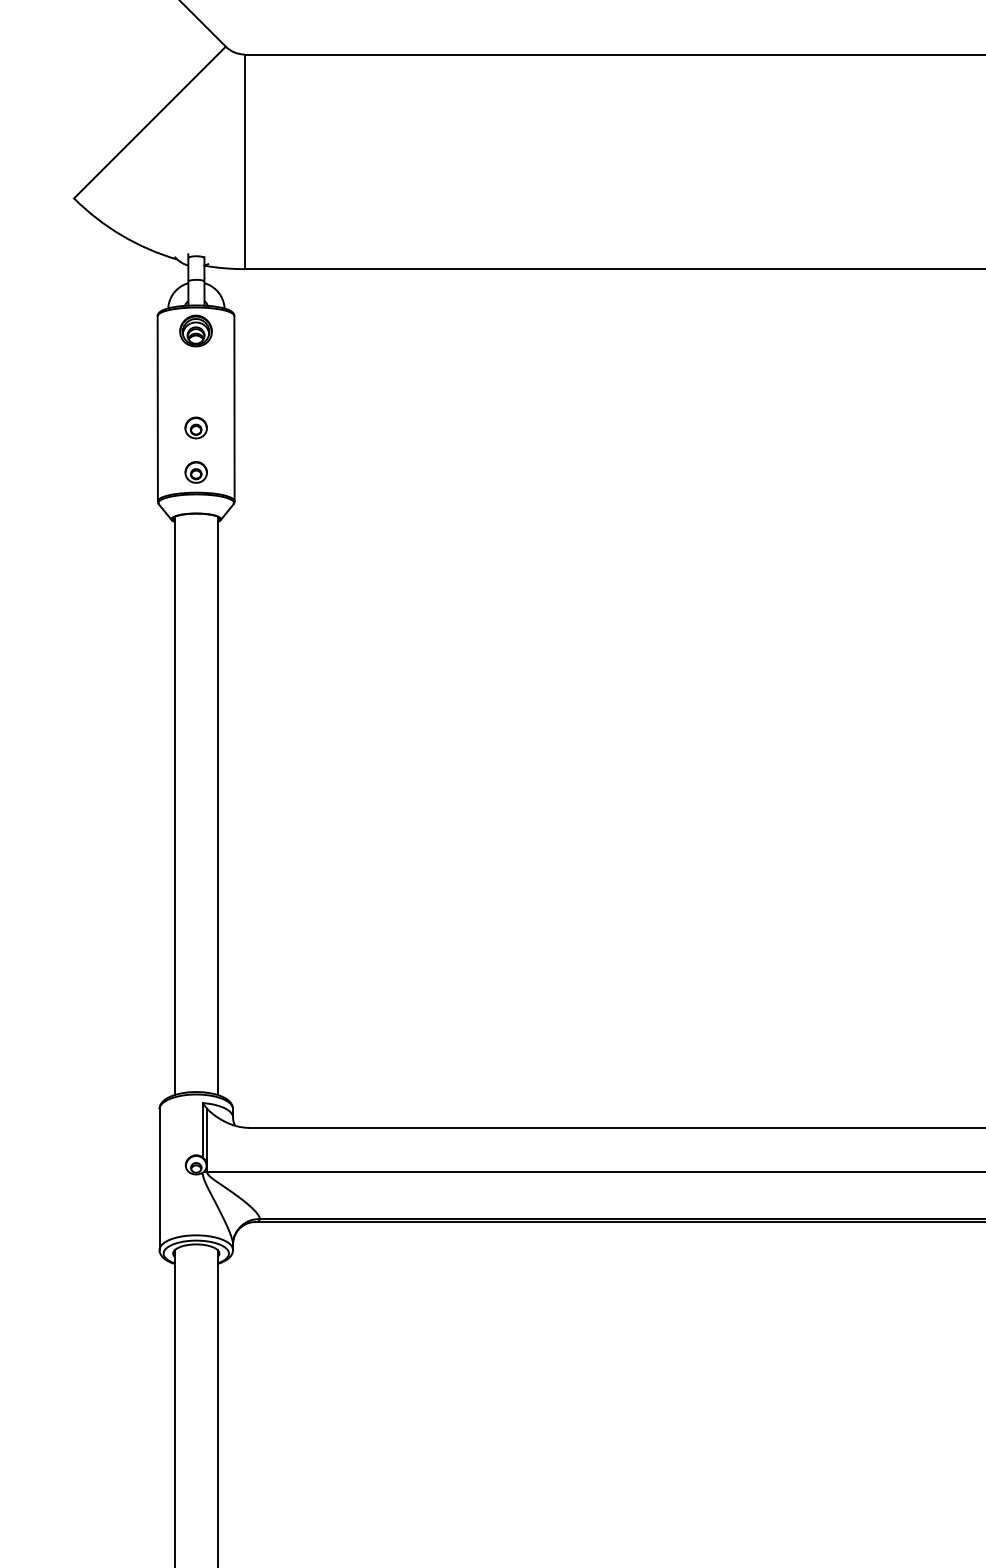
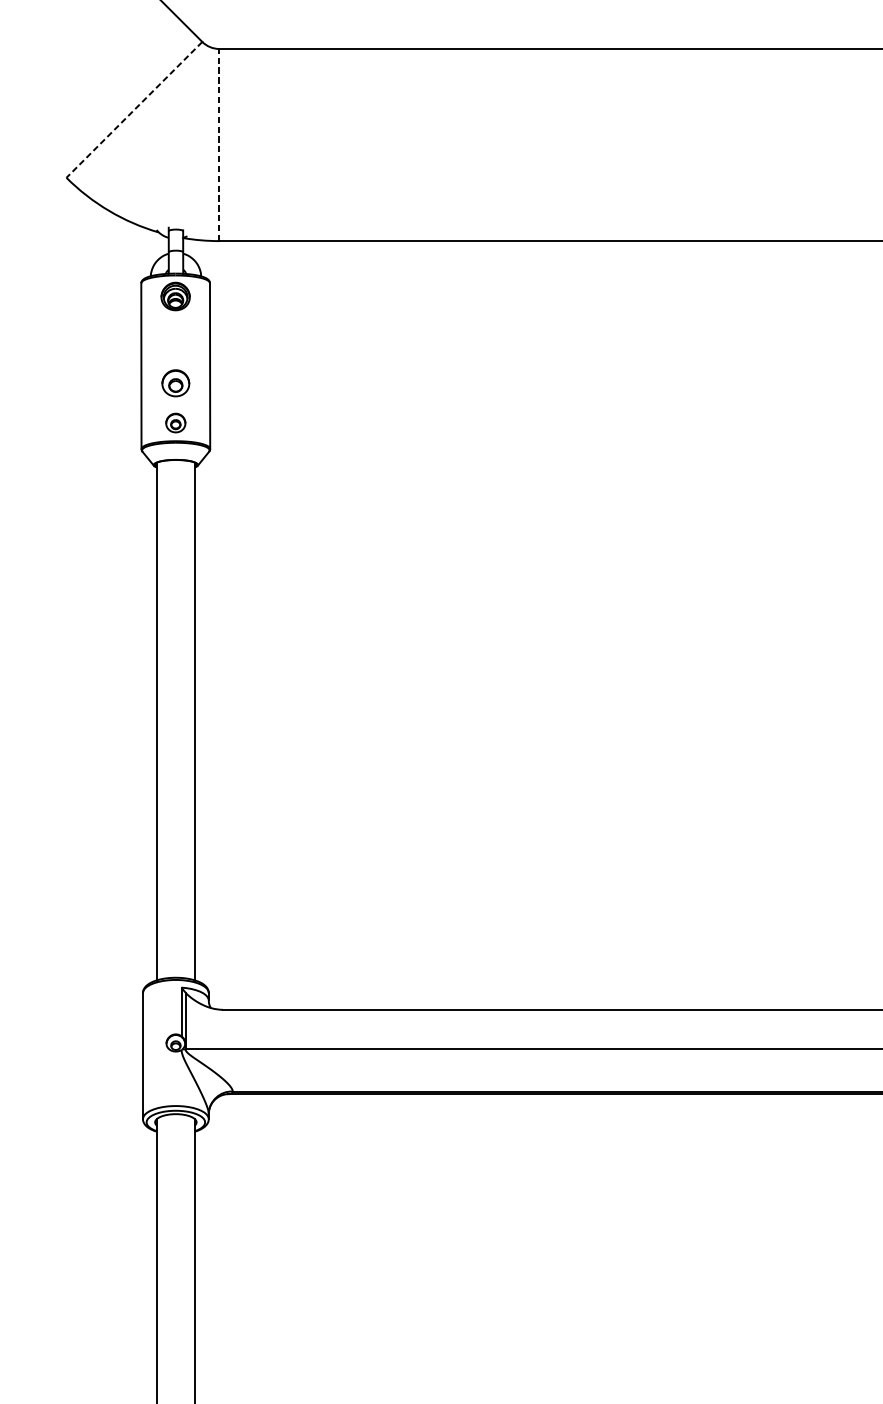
line: (149, 122) -> (133, 109), solid -> dashed
line: (244, 161) -> (219, 144), solid -> dashed
part: (195, 427) -> (175, 382), size x1.4

